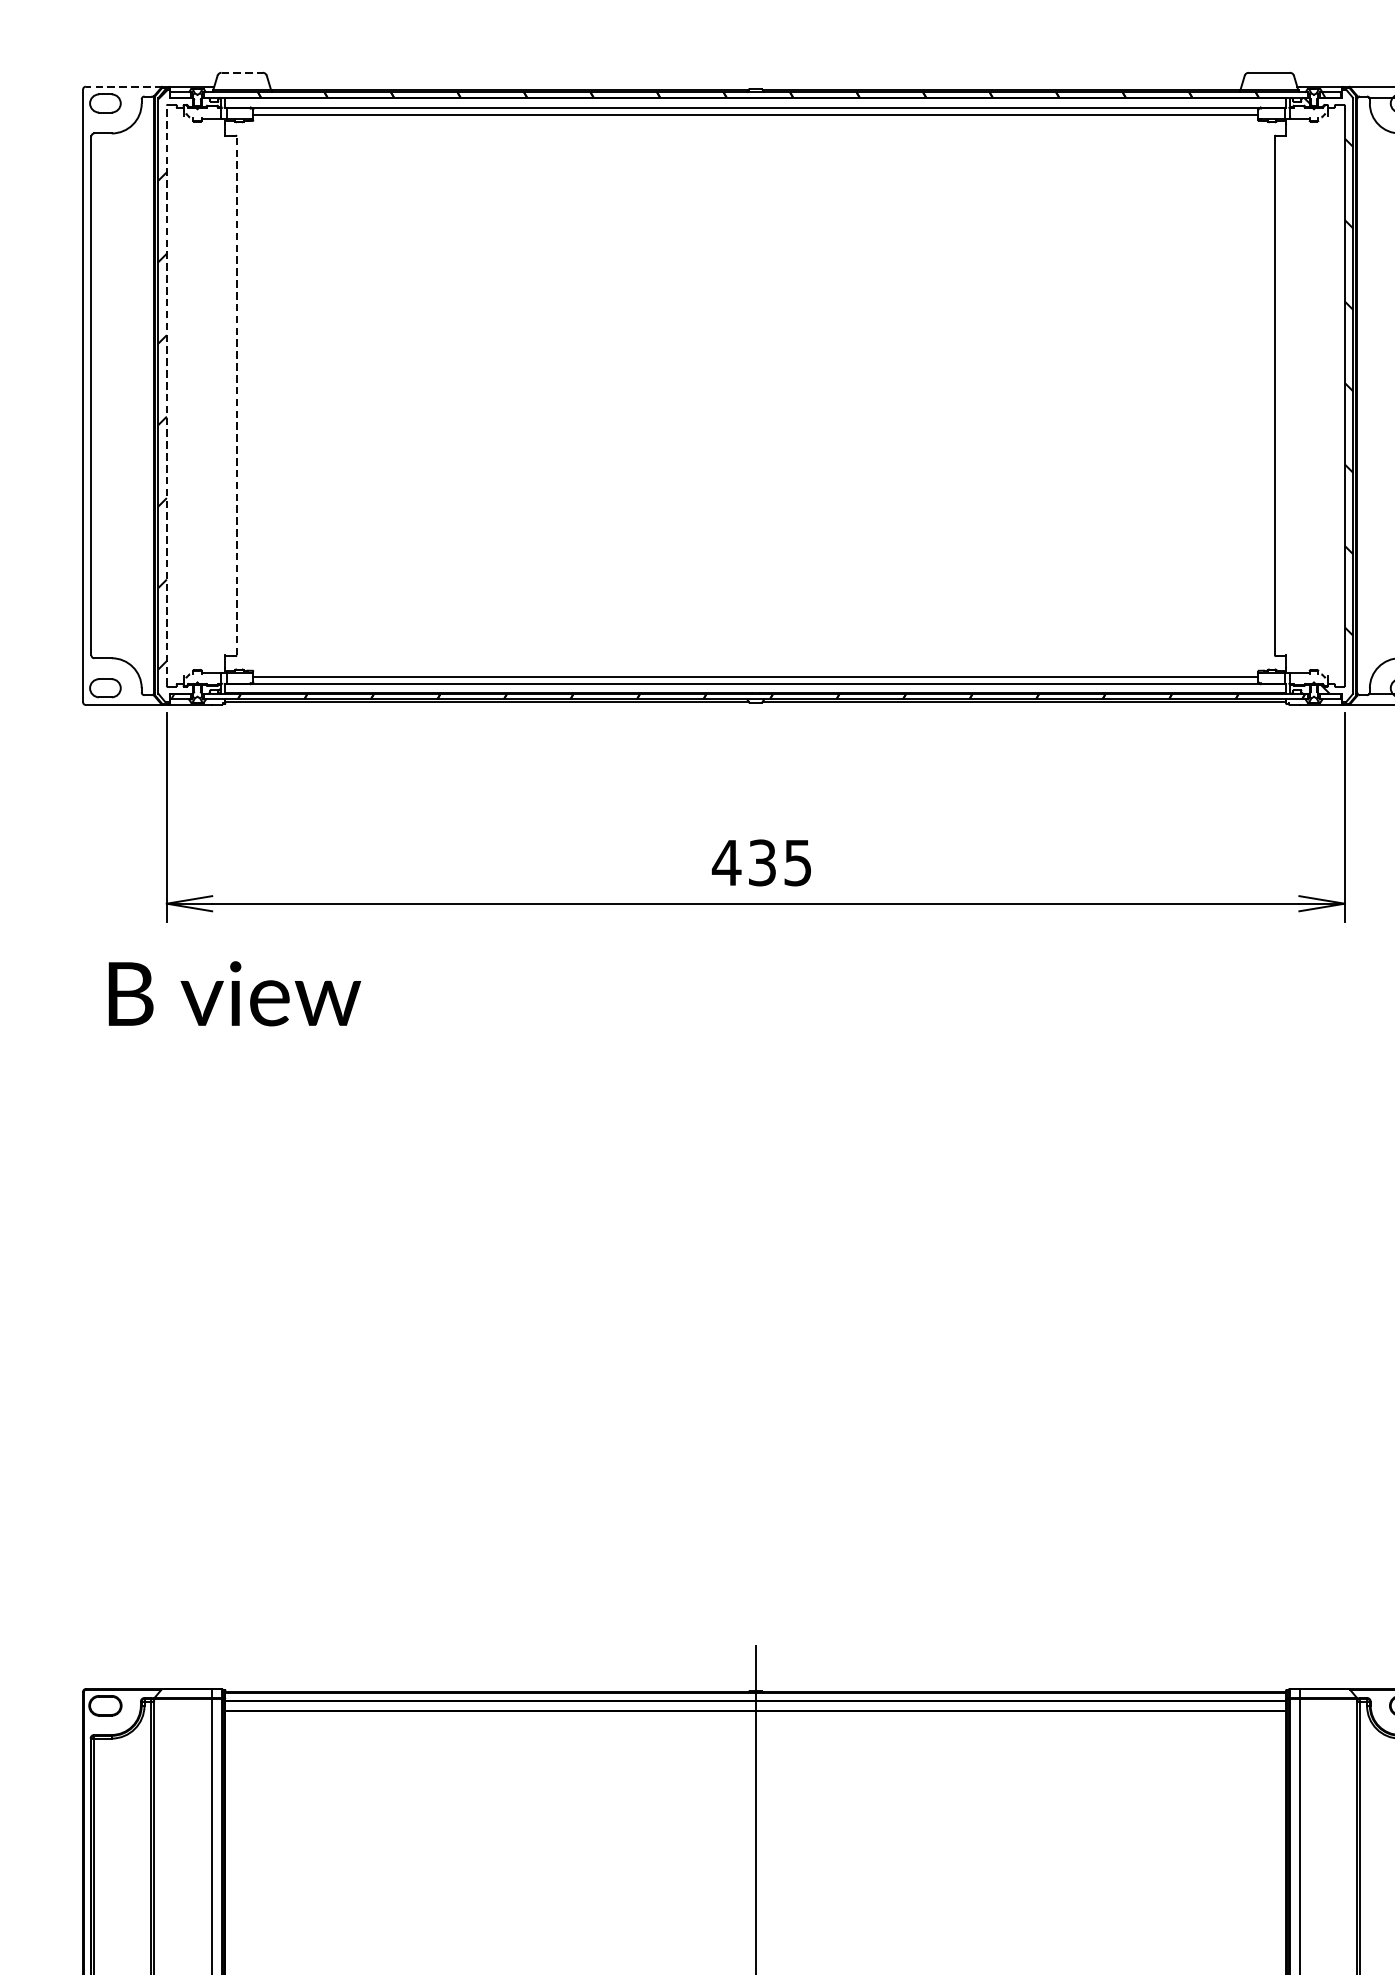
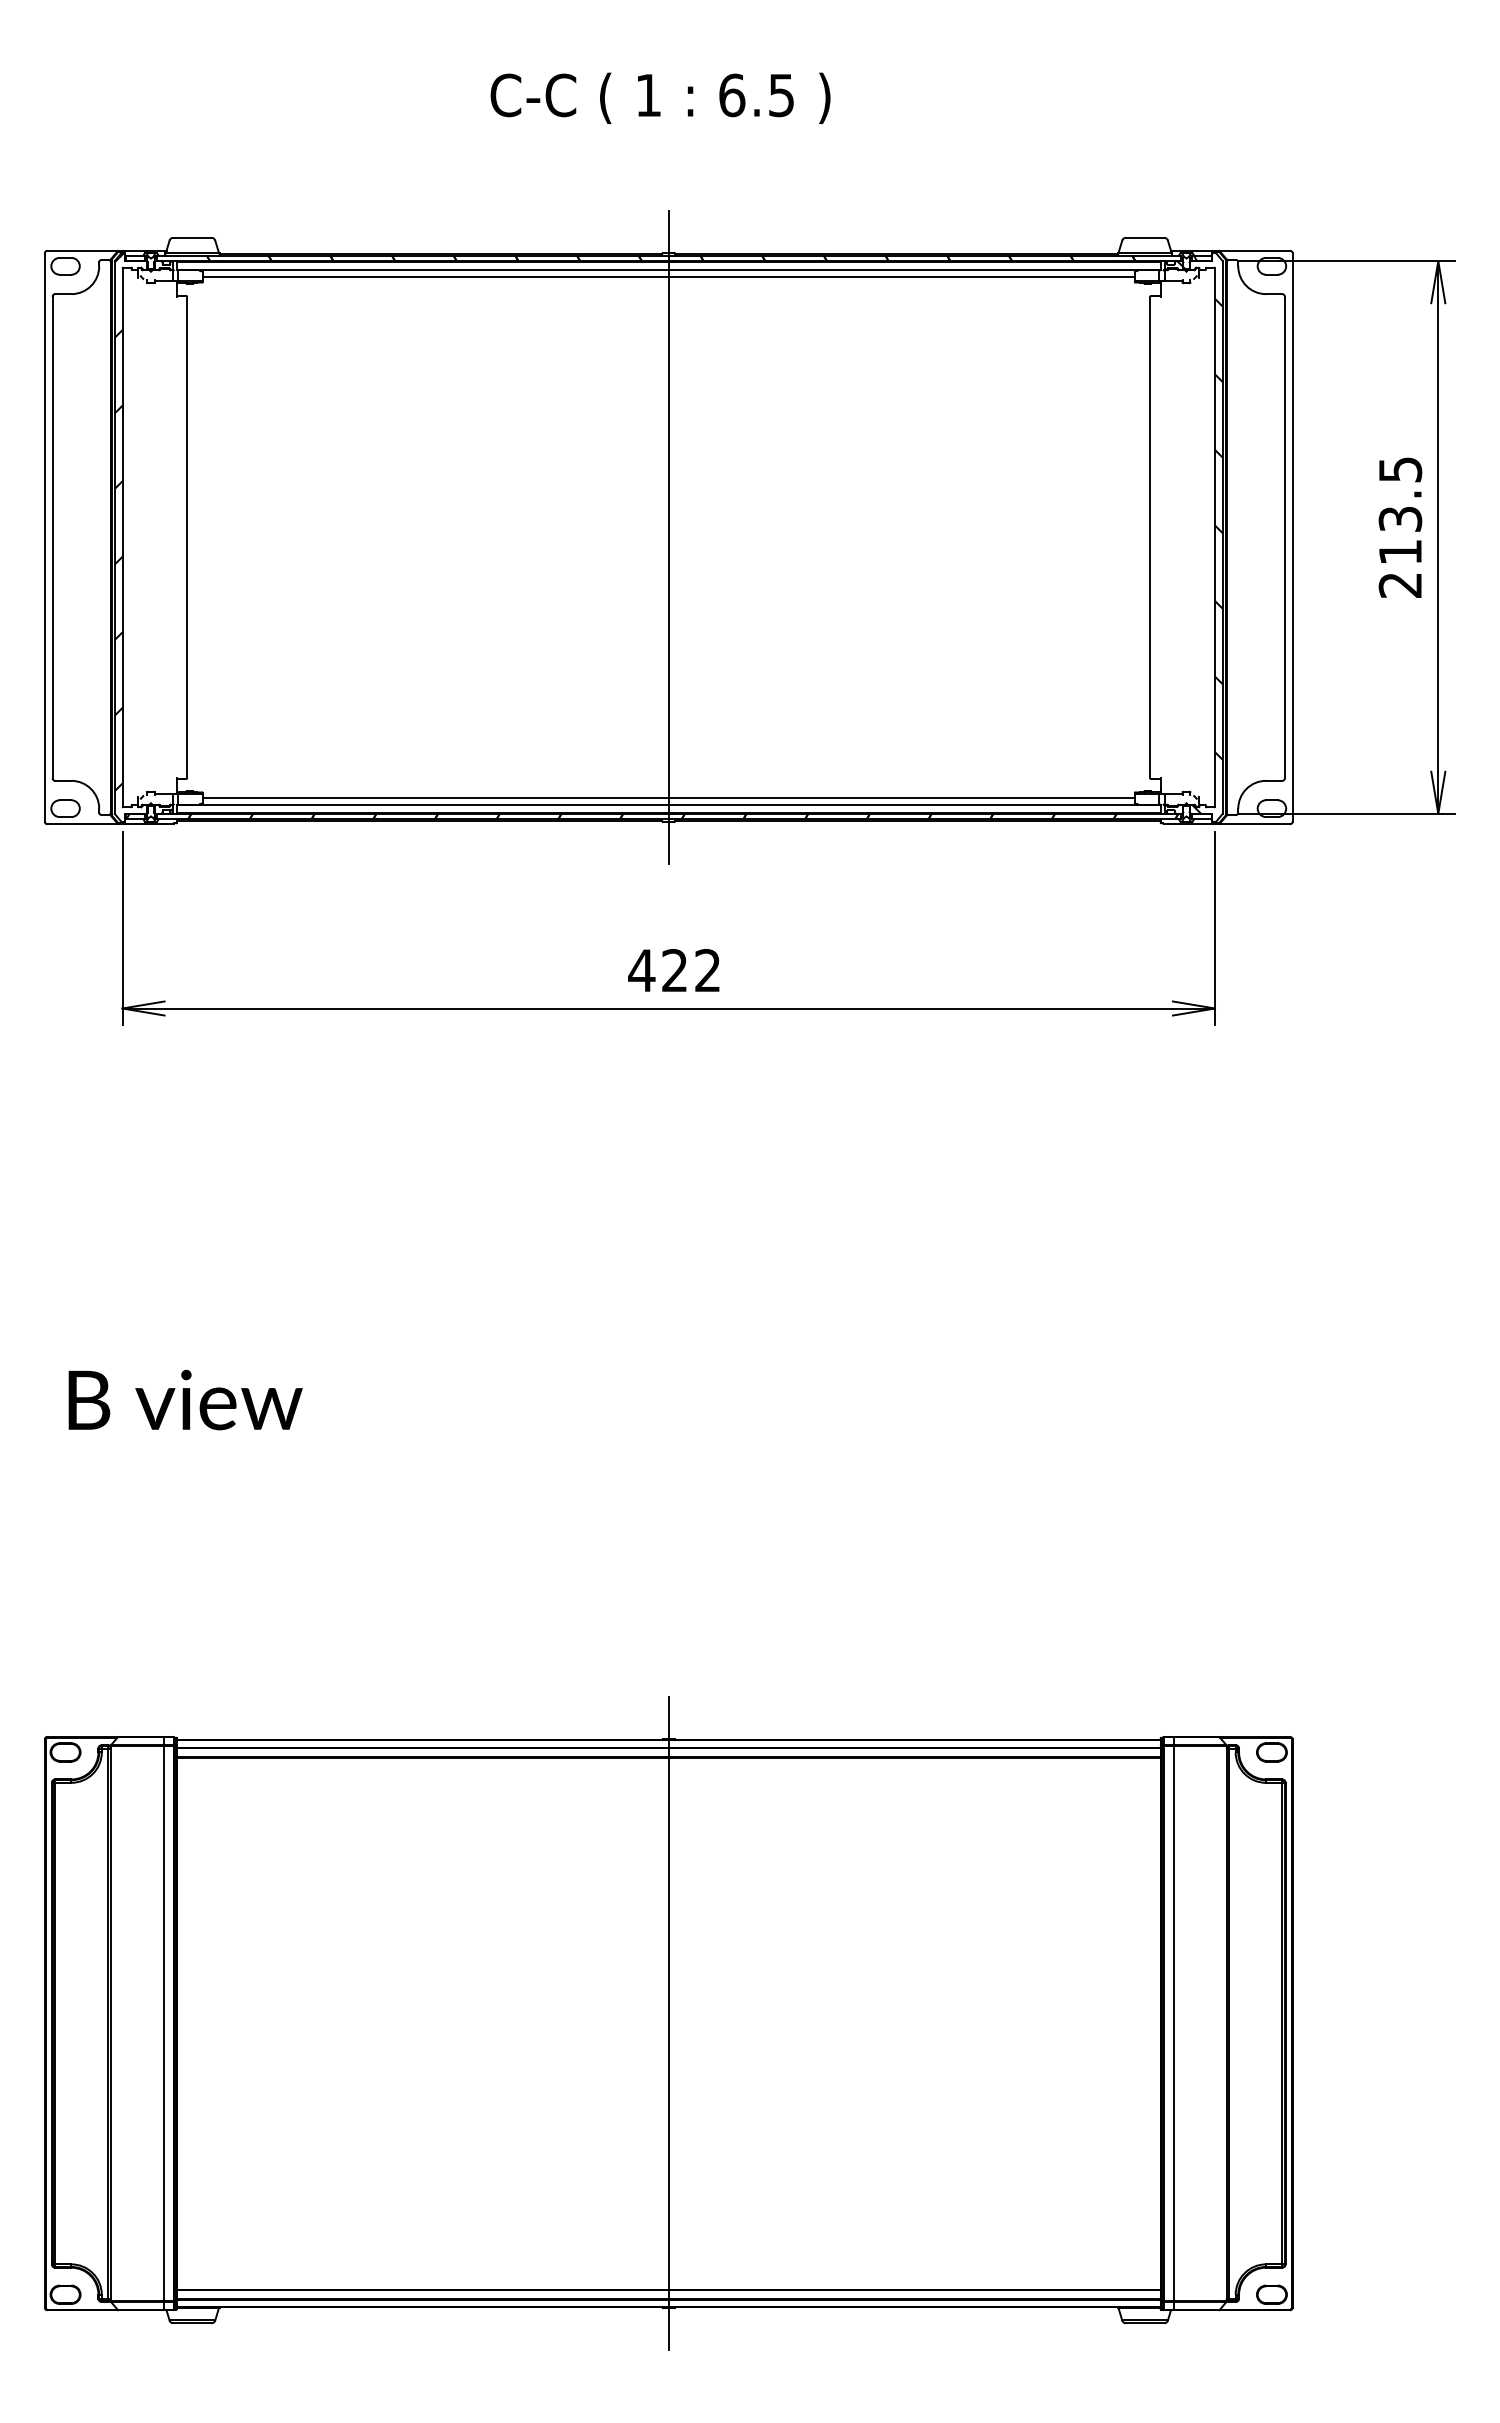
line: (242, 72) -> (192, 237), dashed -> solid
line: (123, 86) -> (82, 250), dashed -> solid
line: (166, 395) -> (122, 537), dashed -> solid
line: (236, 395) -> (187, 537), dashed -> solid
line: (755, 395) -> (668, 537), added
text: (779, 862) -> (690, 970), 435 -> 422
text: (234, 993) -> (185, 1399), moved

